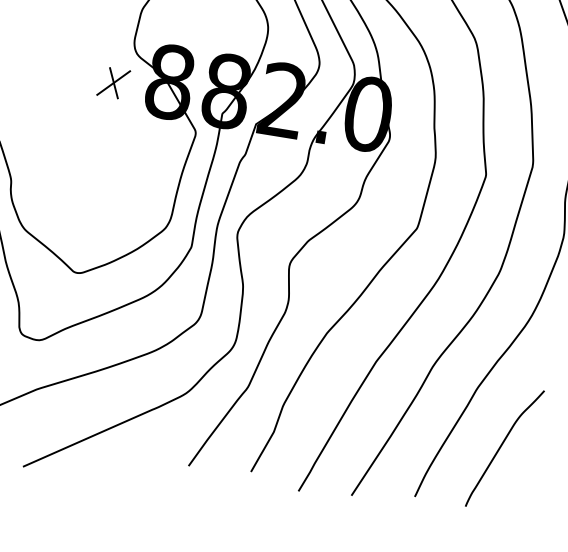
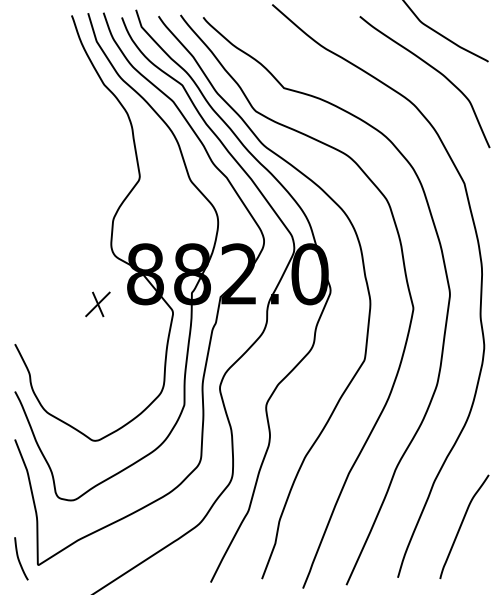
part: (113, 83) -> (97, 304), moved

